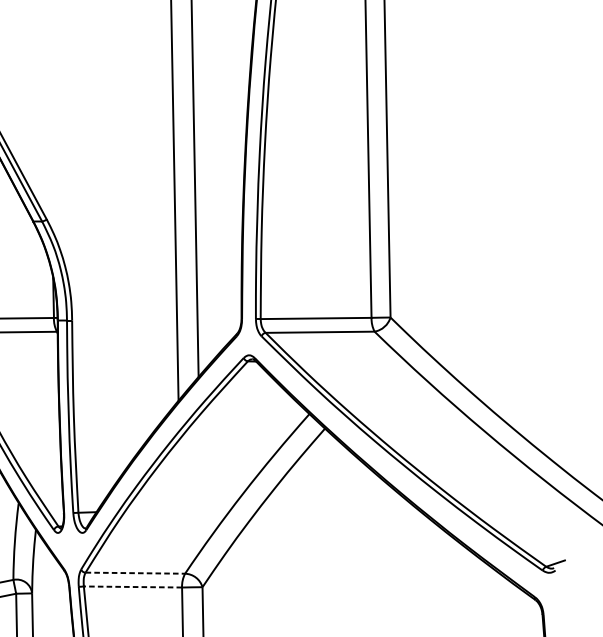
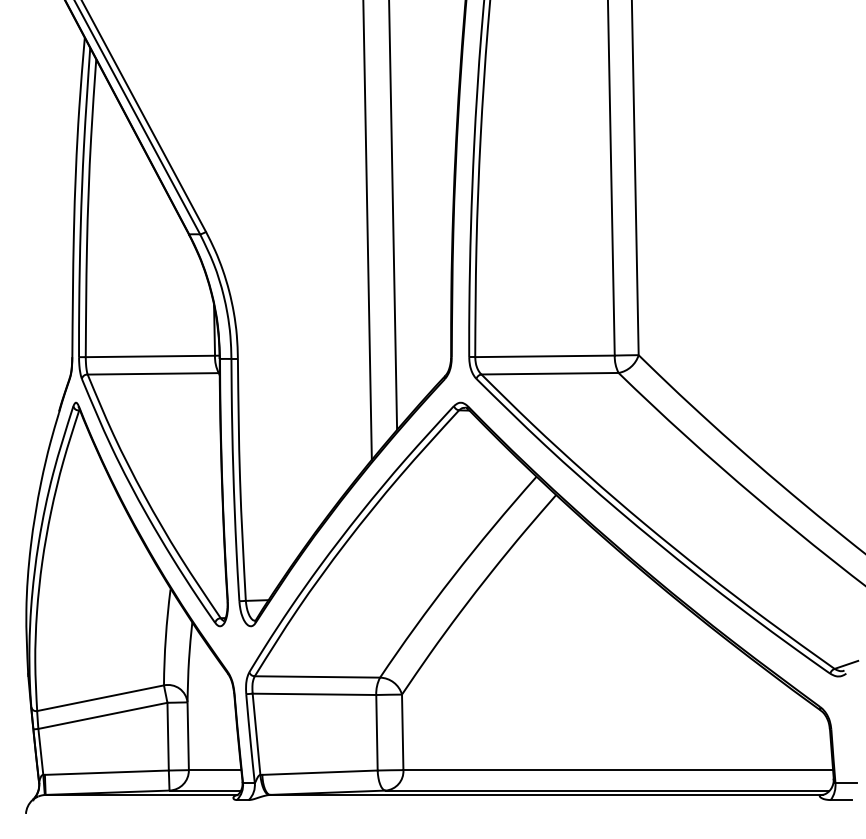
line: (135, 572) -> (317, 676), dashed -> solid
line: (133, 587) -> (314, 694), dashed -> solid

